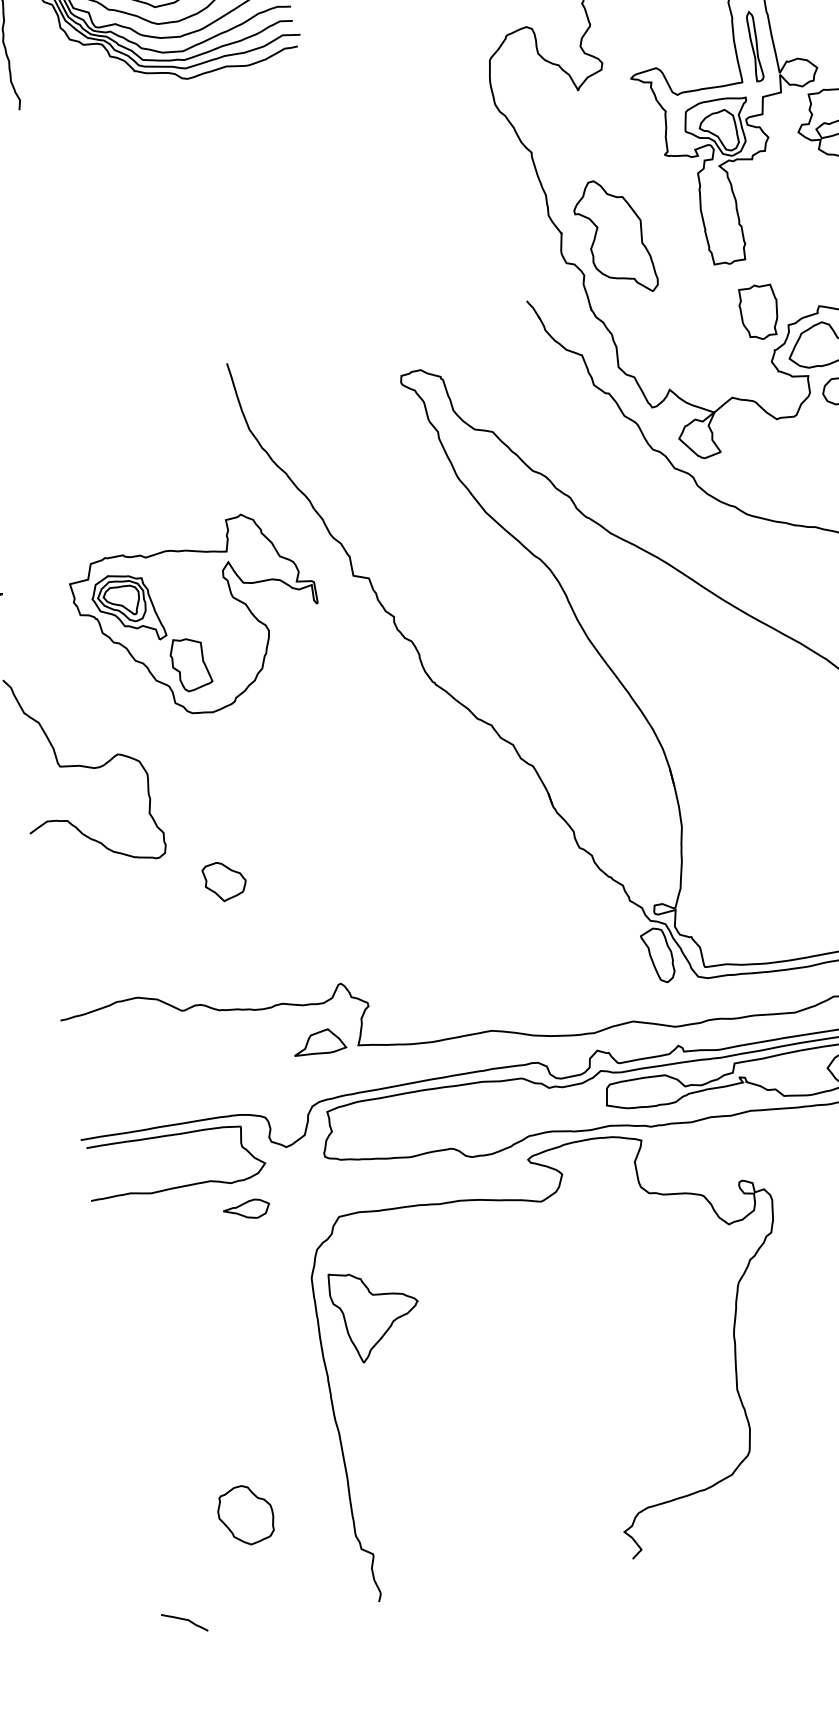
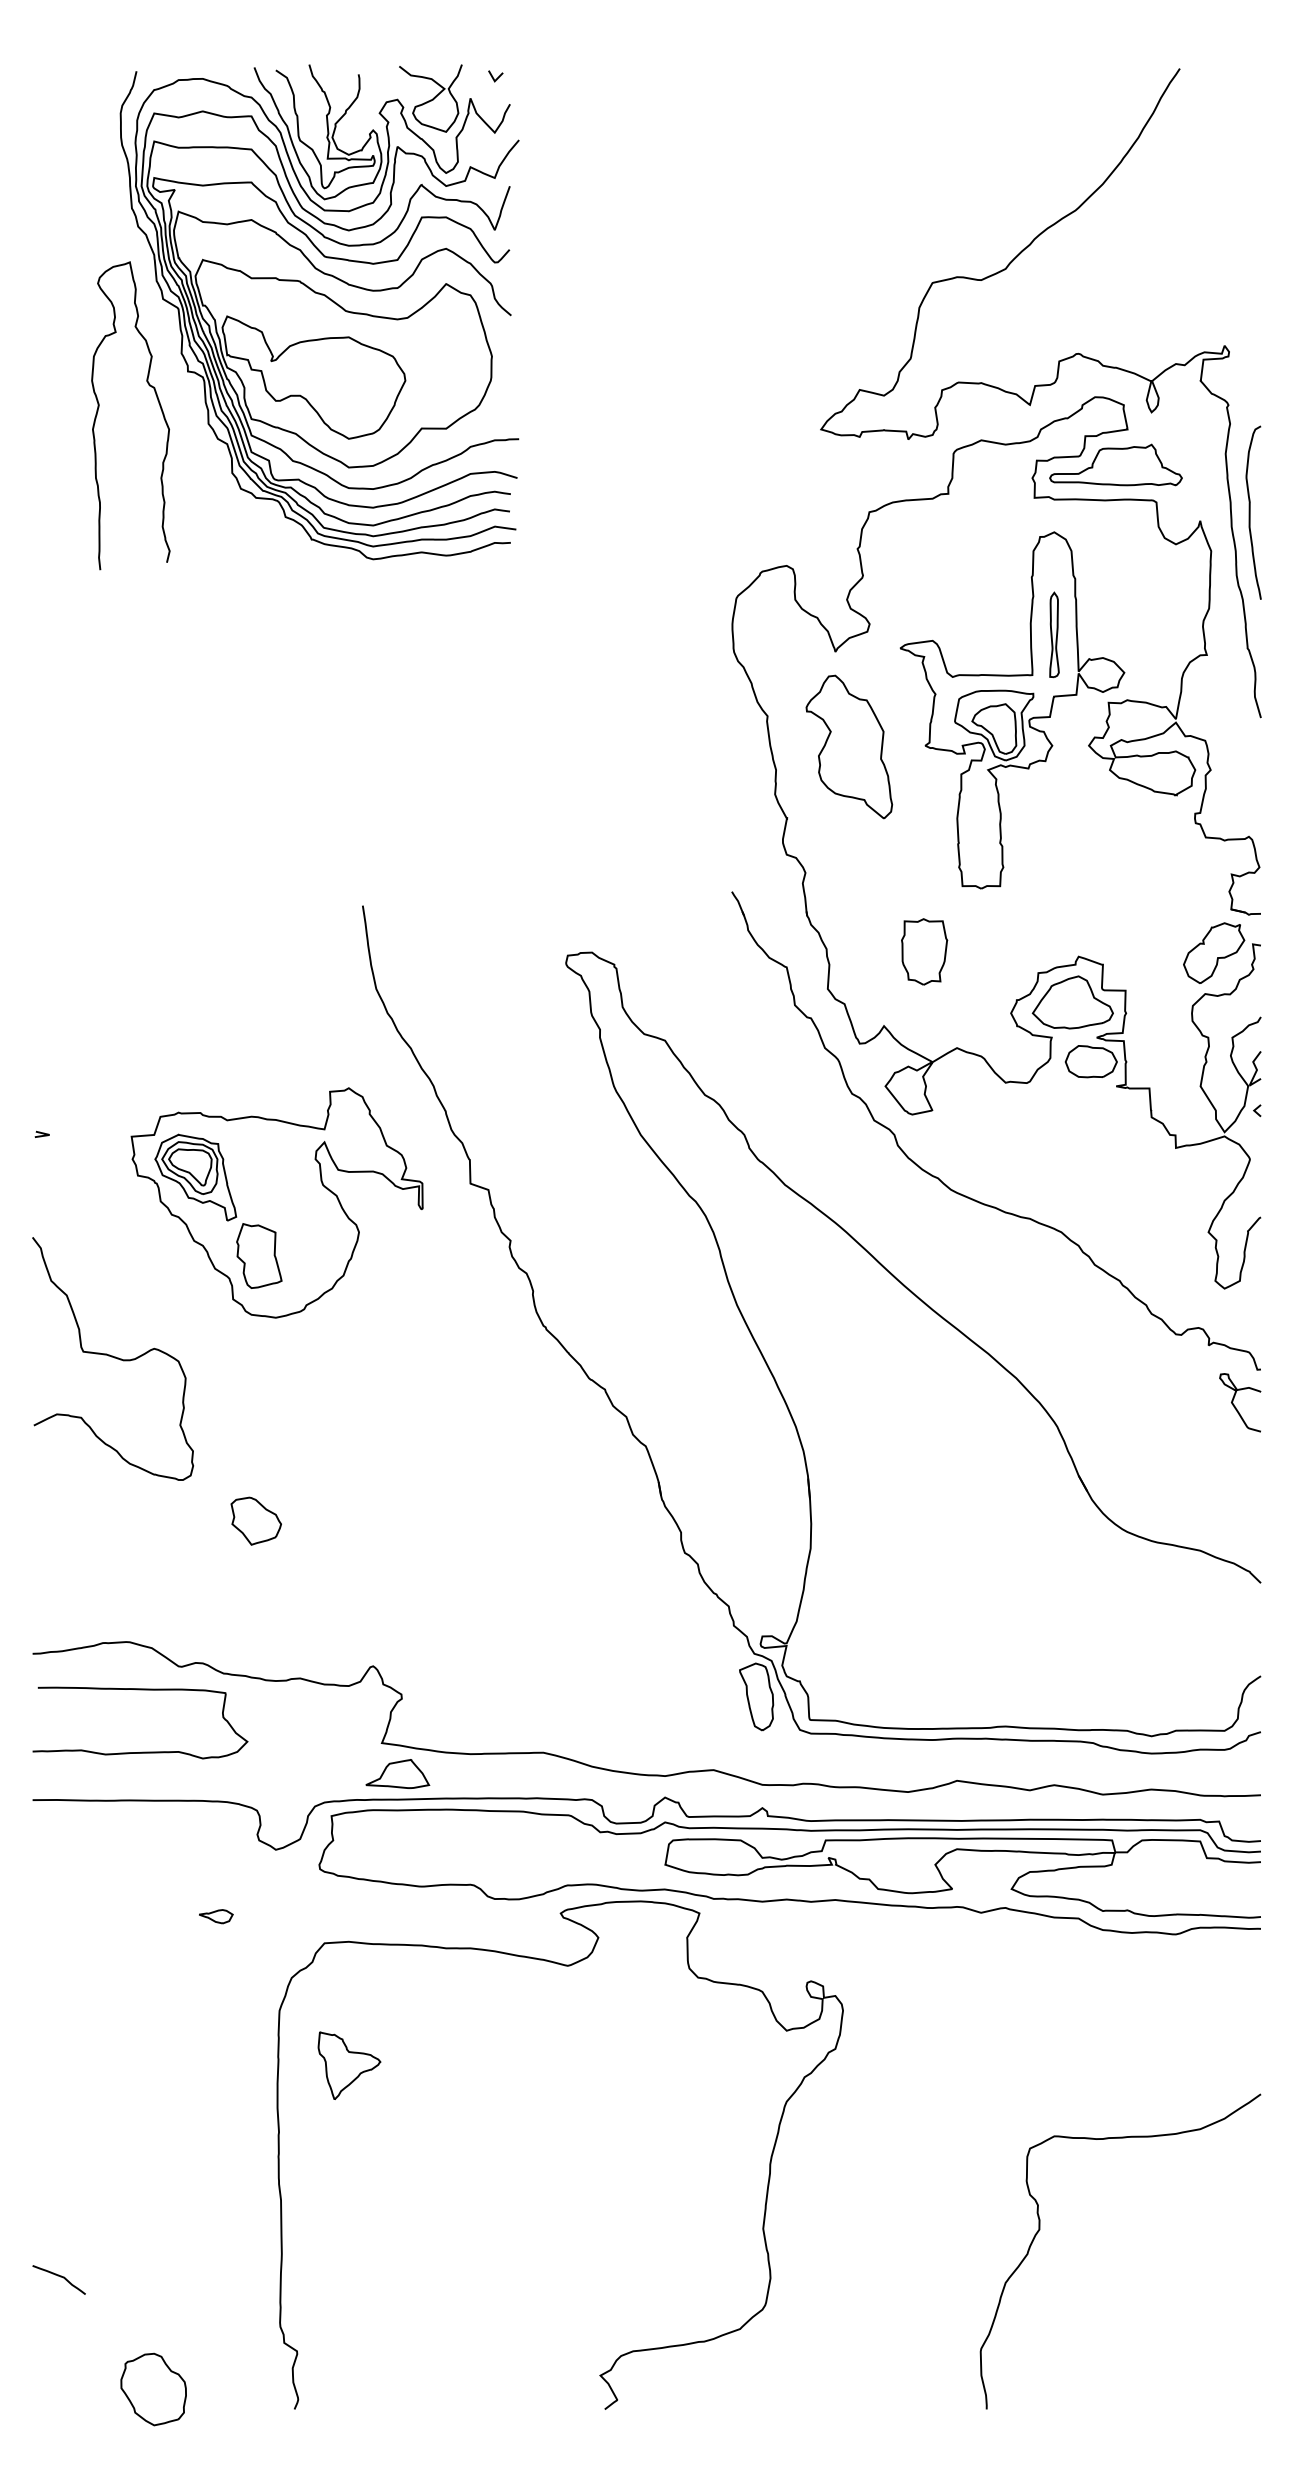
part: (614, 237) -> (849, 746), moved
part: (759, 311) -> (924, 951), moved
part: (318, 1042) -> (397, 1773), moved
curve: (180, 1185) -> (141, 1751), moved
part: (246, 1210) -> (215, 1916), size x0.6
part: (376, 1313) -> (349, 2065), size x0.6
part: (245, 1515) -> (153, 2389), moved
curve: (185, 1620) -> (60, 2277), moved

